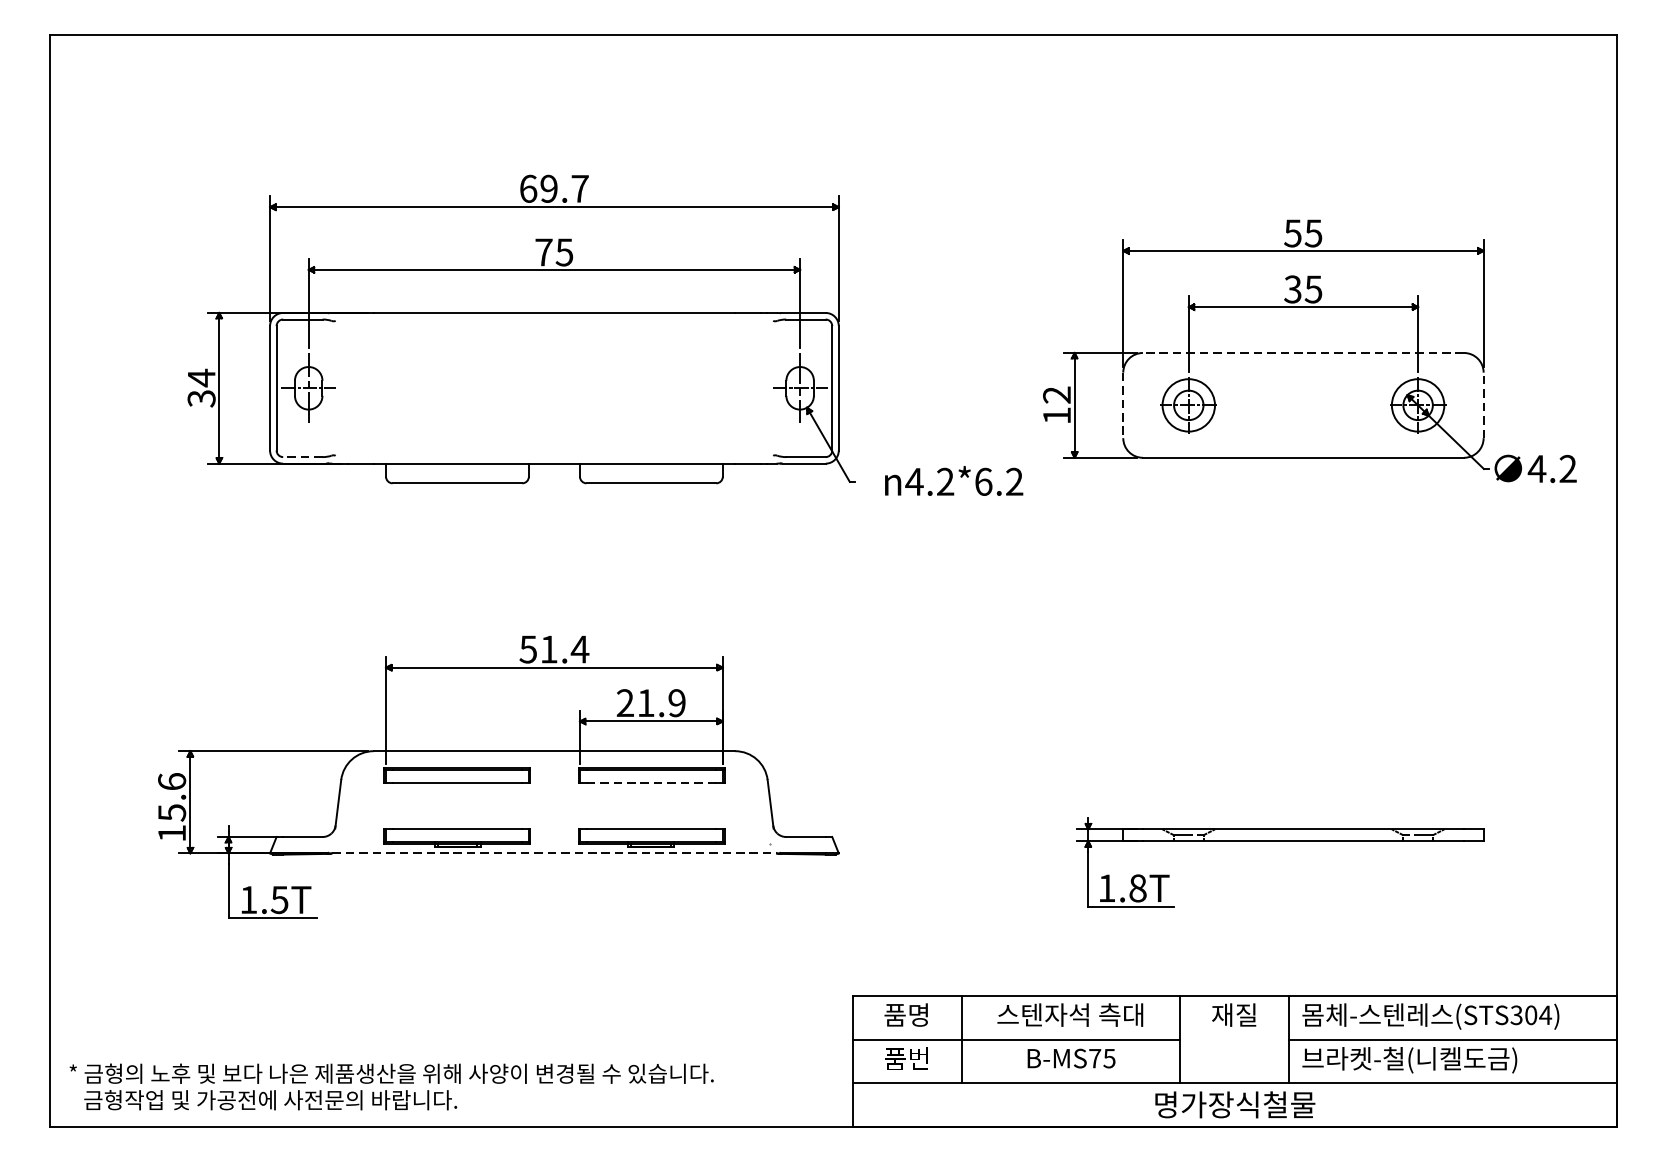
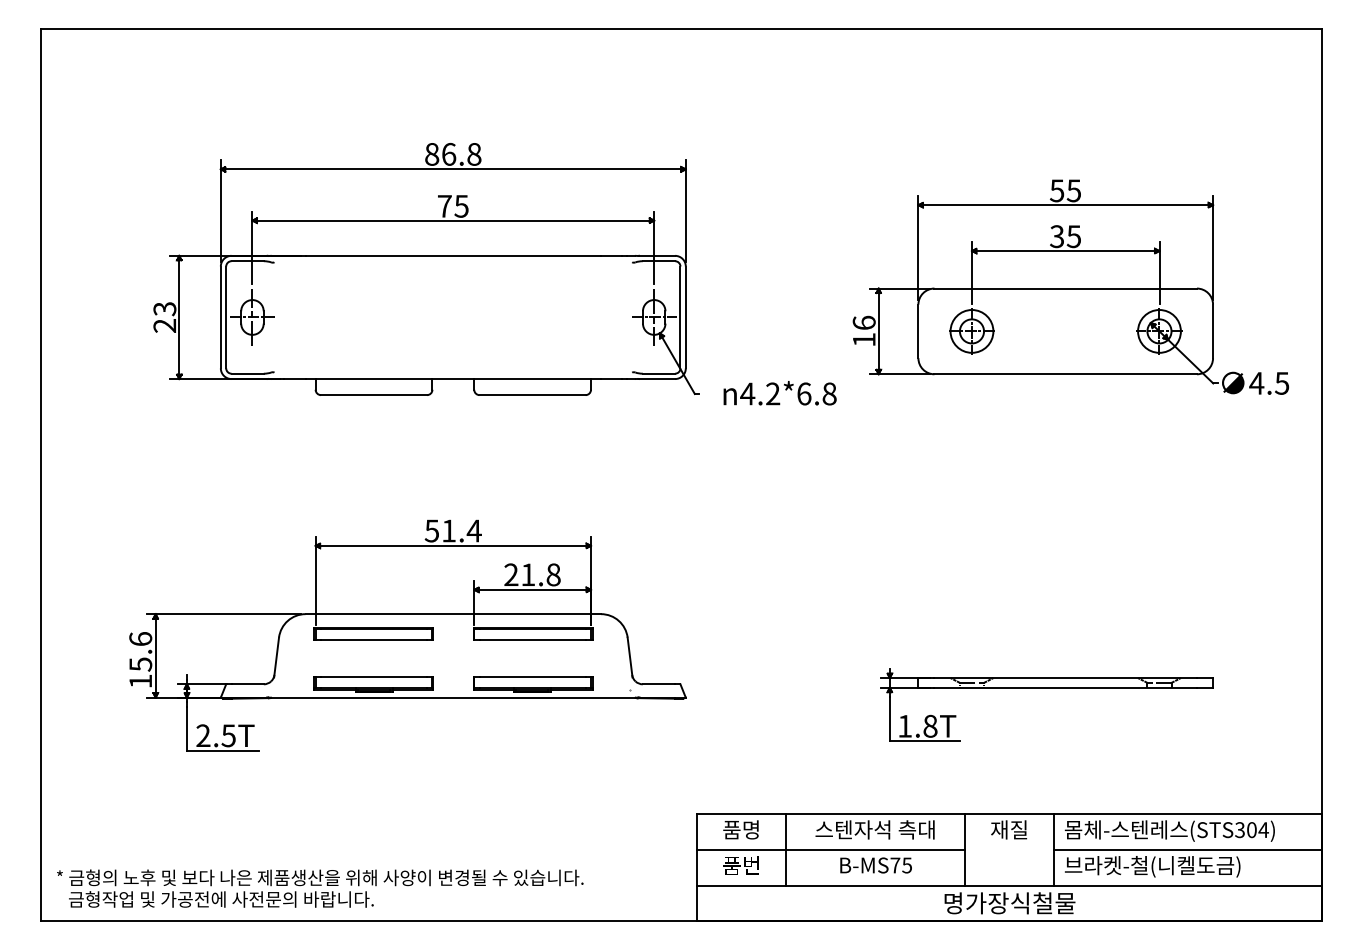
text: (554, 187) -> (453, 153), 69.7 -> 86.8
line: (1303, 352) -> (1065, 288), dashed -> solid
text: (201, 388) -> (164, 317), 34 -> 23
text: (1056, 394) -> (863, 322), 12 -> 16
line: (1123, 405) -> (918, 331), dashed -> solid
line: (1484, 405) -> (1213, 331), dashed -> solid
line: (302, 456) -> (247, 373), dashed -> solid
text: (1568, 467) -> (1282, 382), 4.2 -> 4.5
text: (1014, 481) -> (829, 393), 4.2*6.2 -> 4.2*6.8
text: (676, 702) -> (553, 574), 21.9 -> 21.8
line: (651, 782) -> (532, 639), dashed -> solid
line: (554, 853) -> (453, 697), dashed -> solid
text: (248, 899) -> (203, 735), 1.5T -> 2.5T

